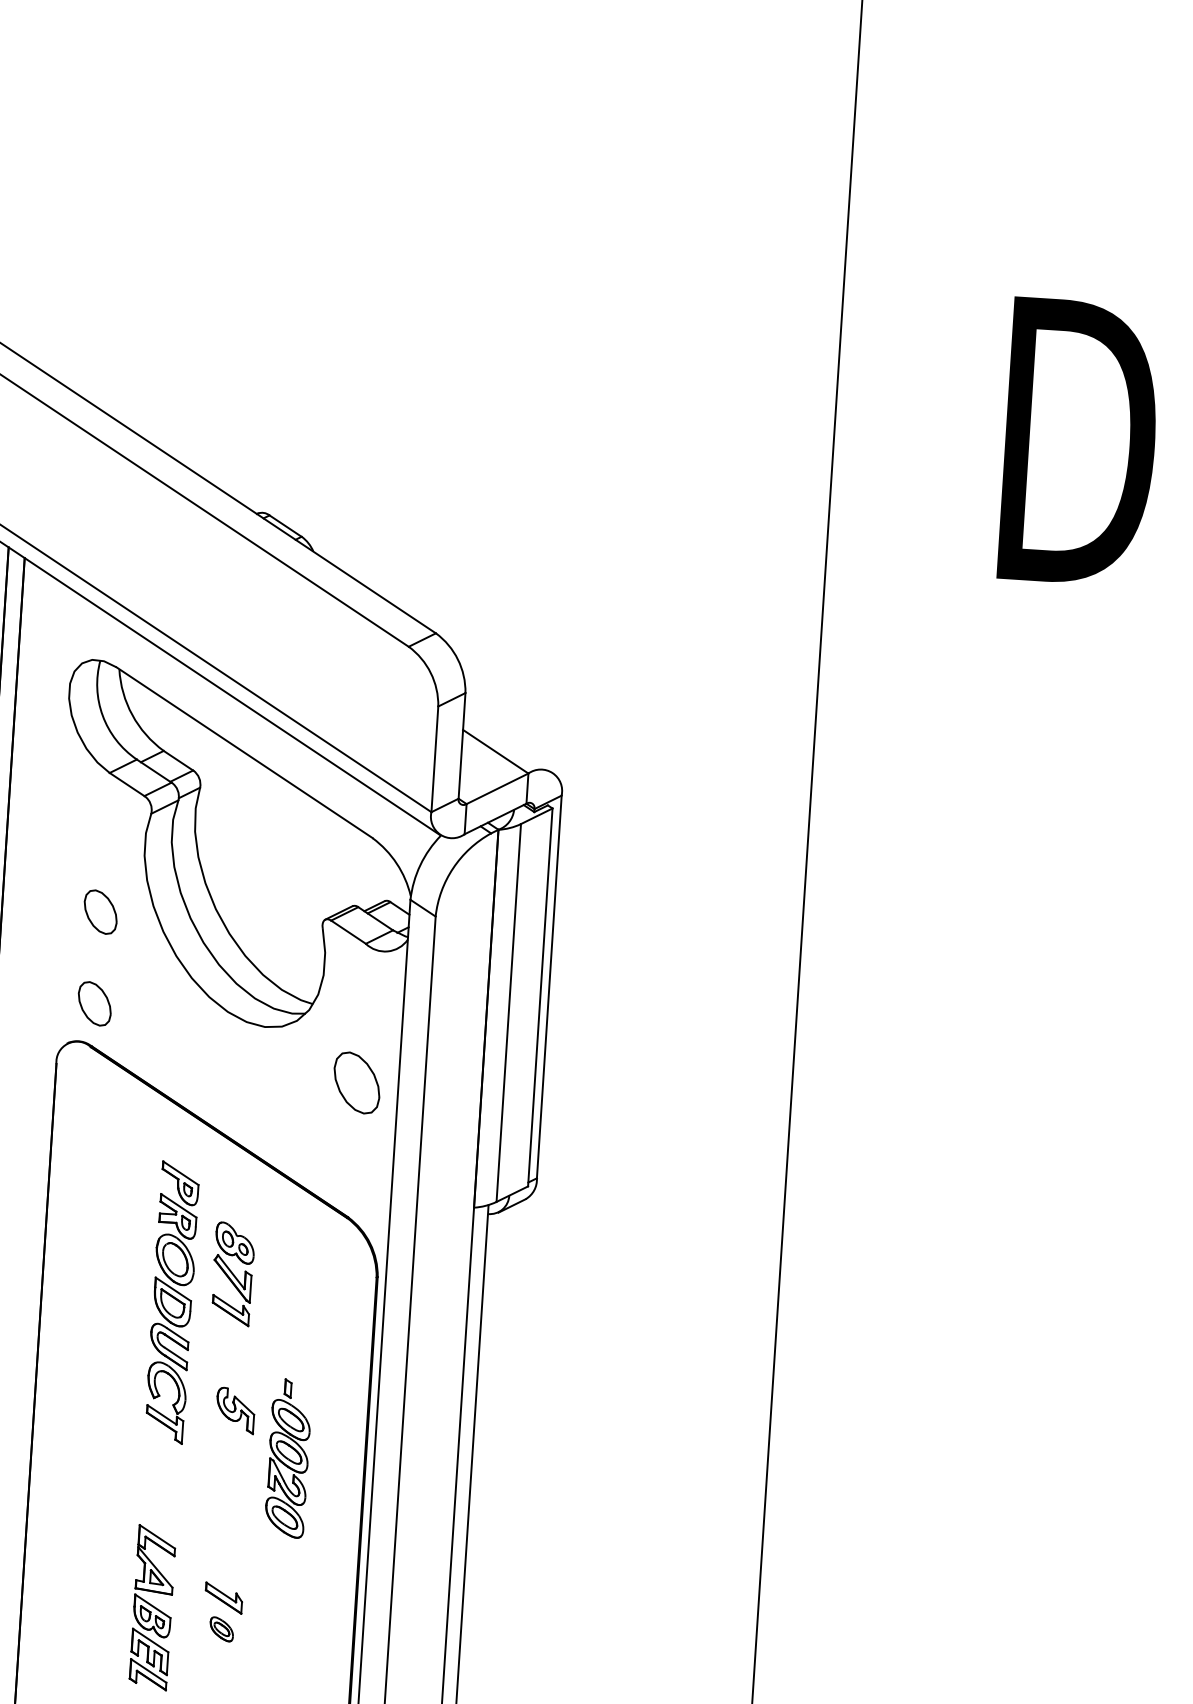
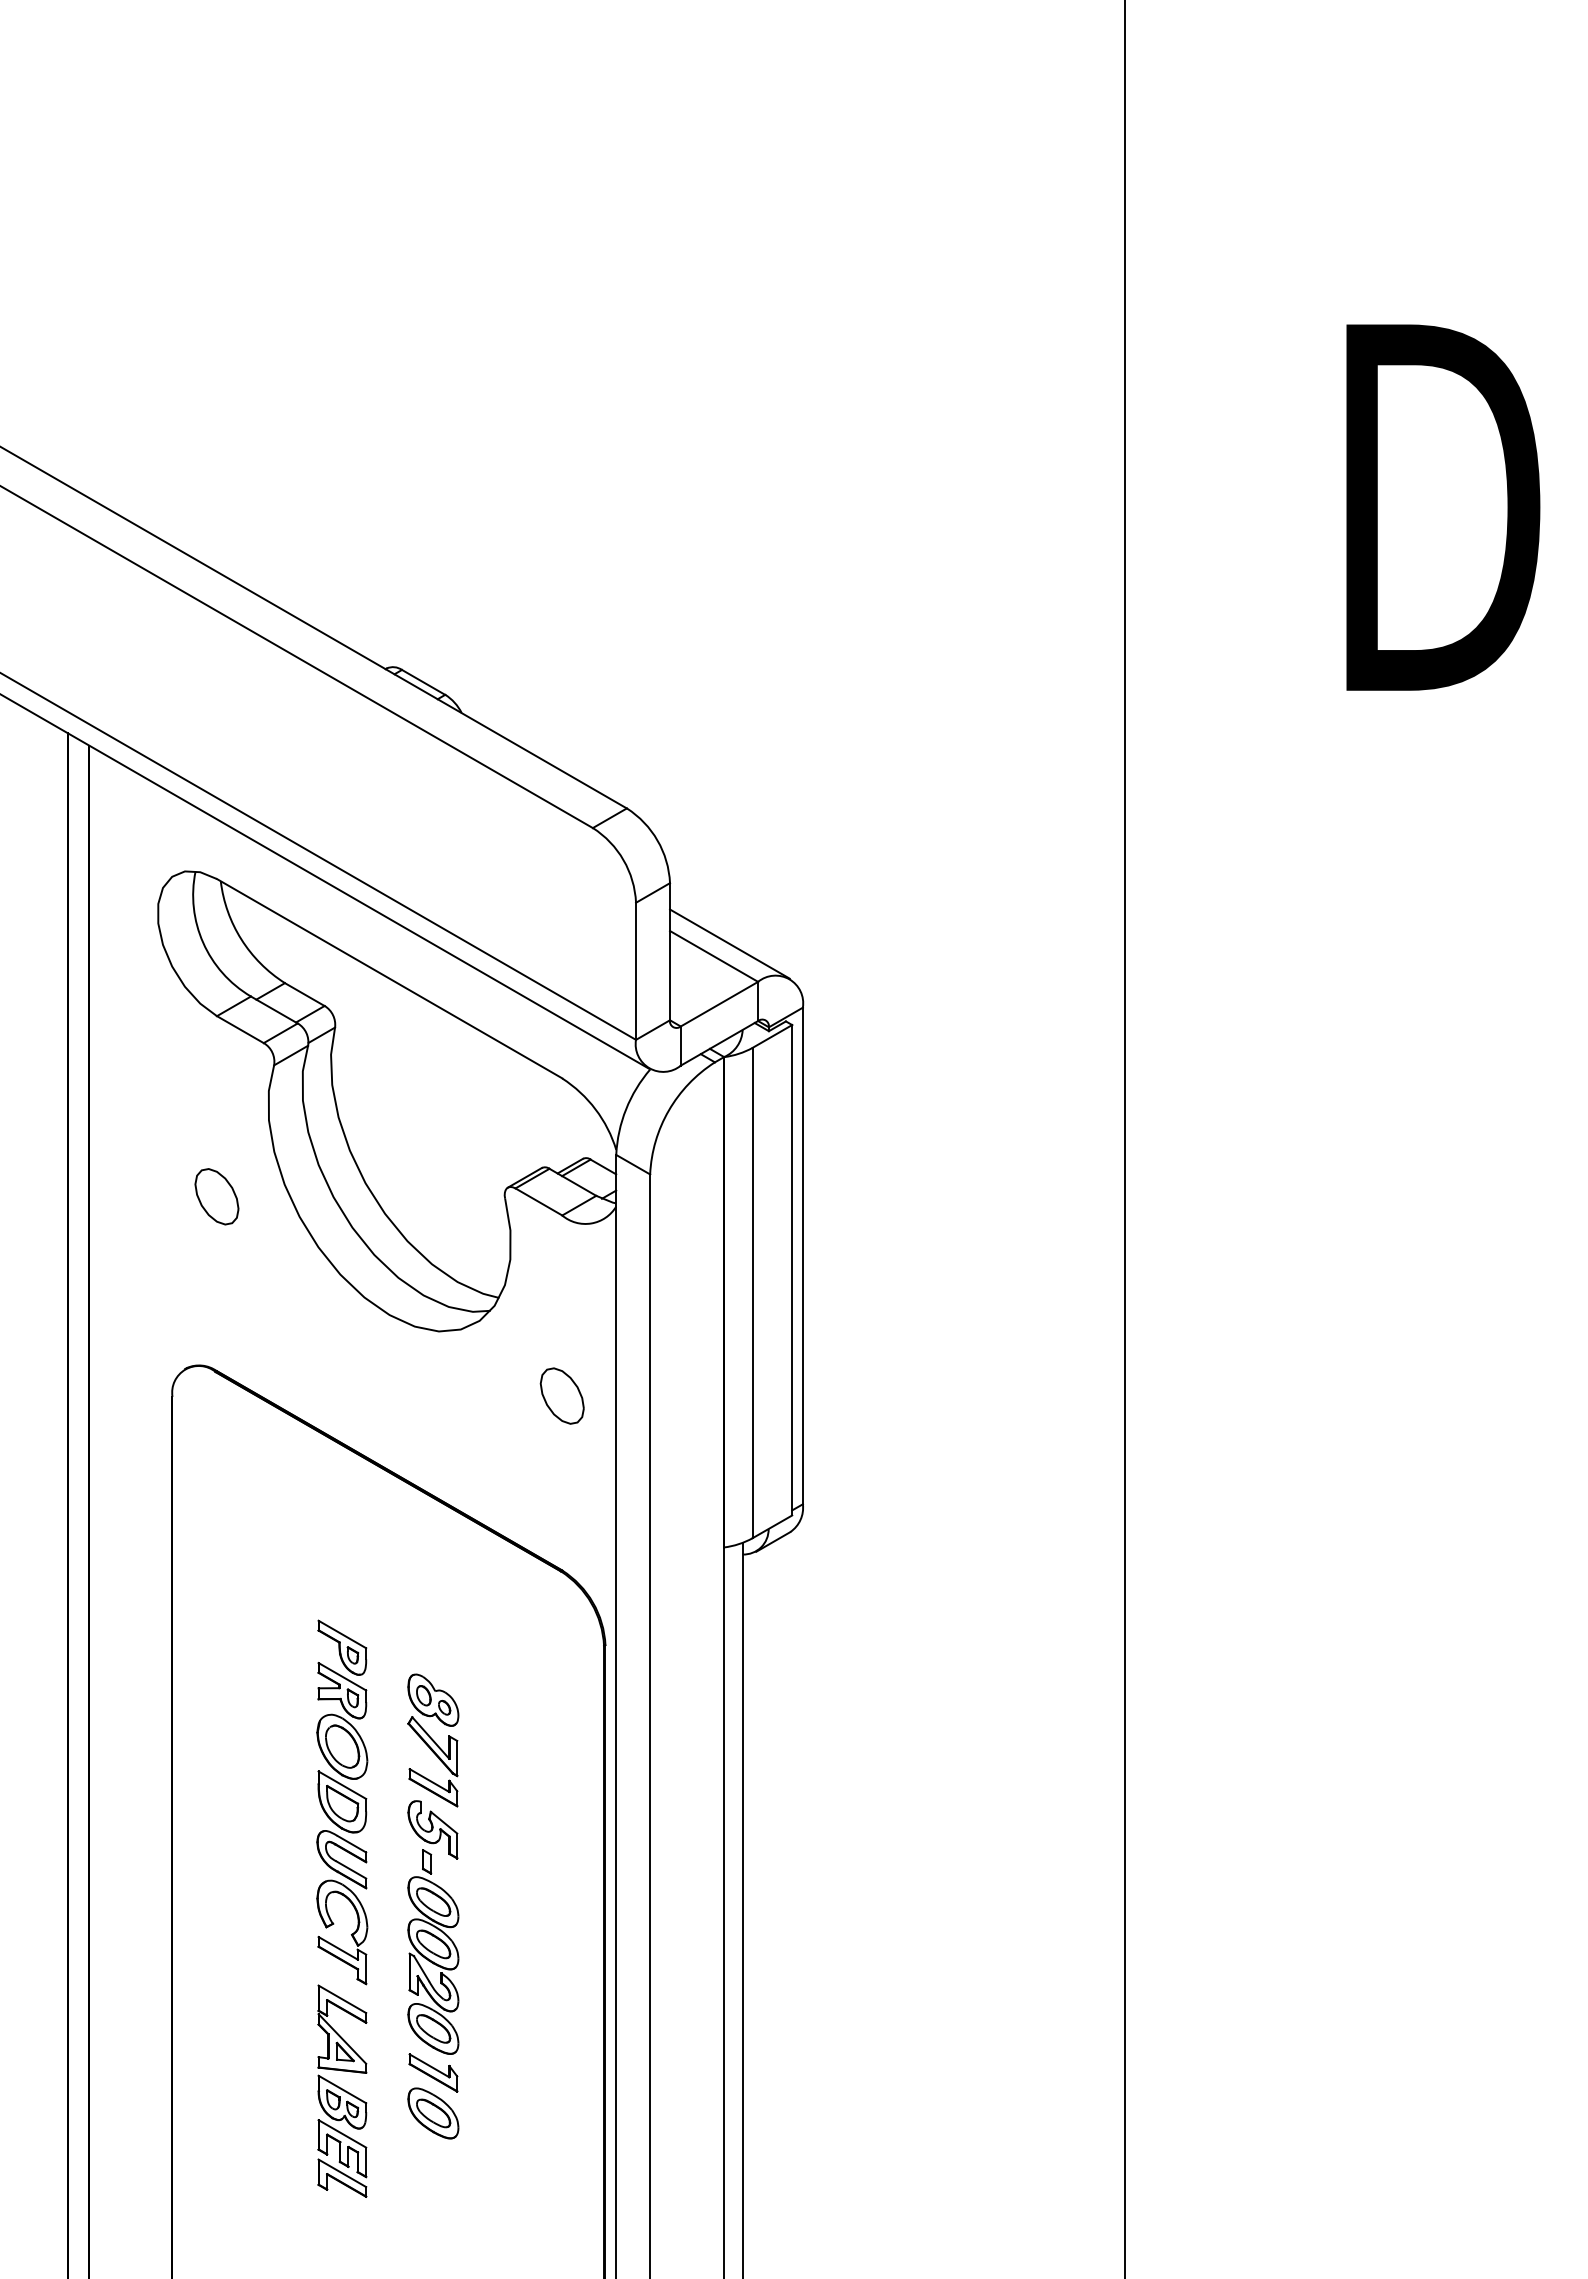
line: (508, 742) -> (729, 943), added
part: (94, 1003) -> (216, 1315), removed
part: (356, 1082) -> (561, 1395), size x0.71
part: (233, 1274) -> (433, 1740), moved
part: (172, 1302) -> (342, 1802), moved
part: (288, 1458) -> (433, 1951), moved
part: (221, 1629) -> (433, 2113), size x1.67

